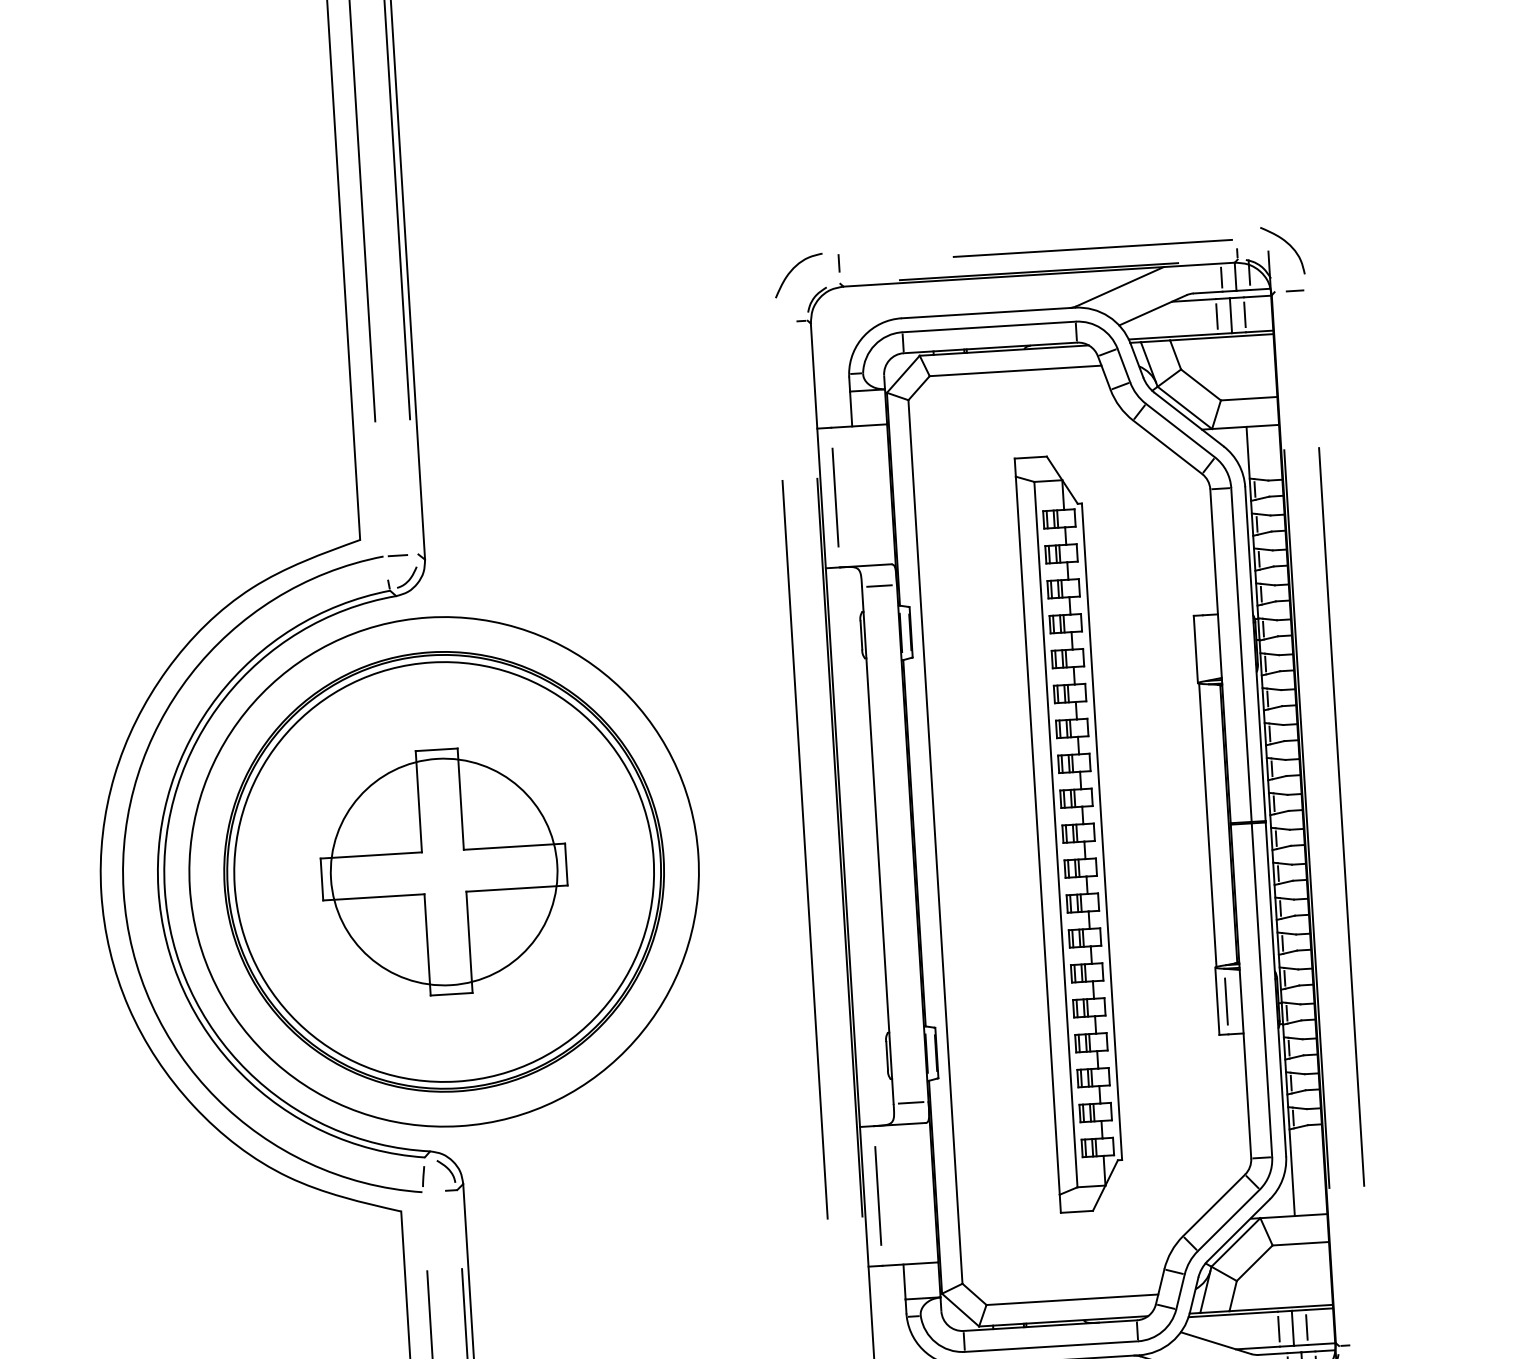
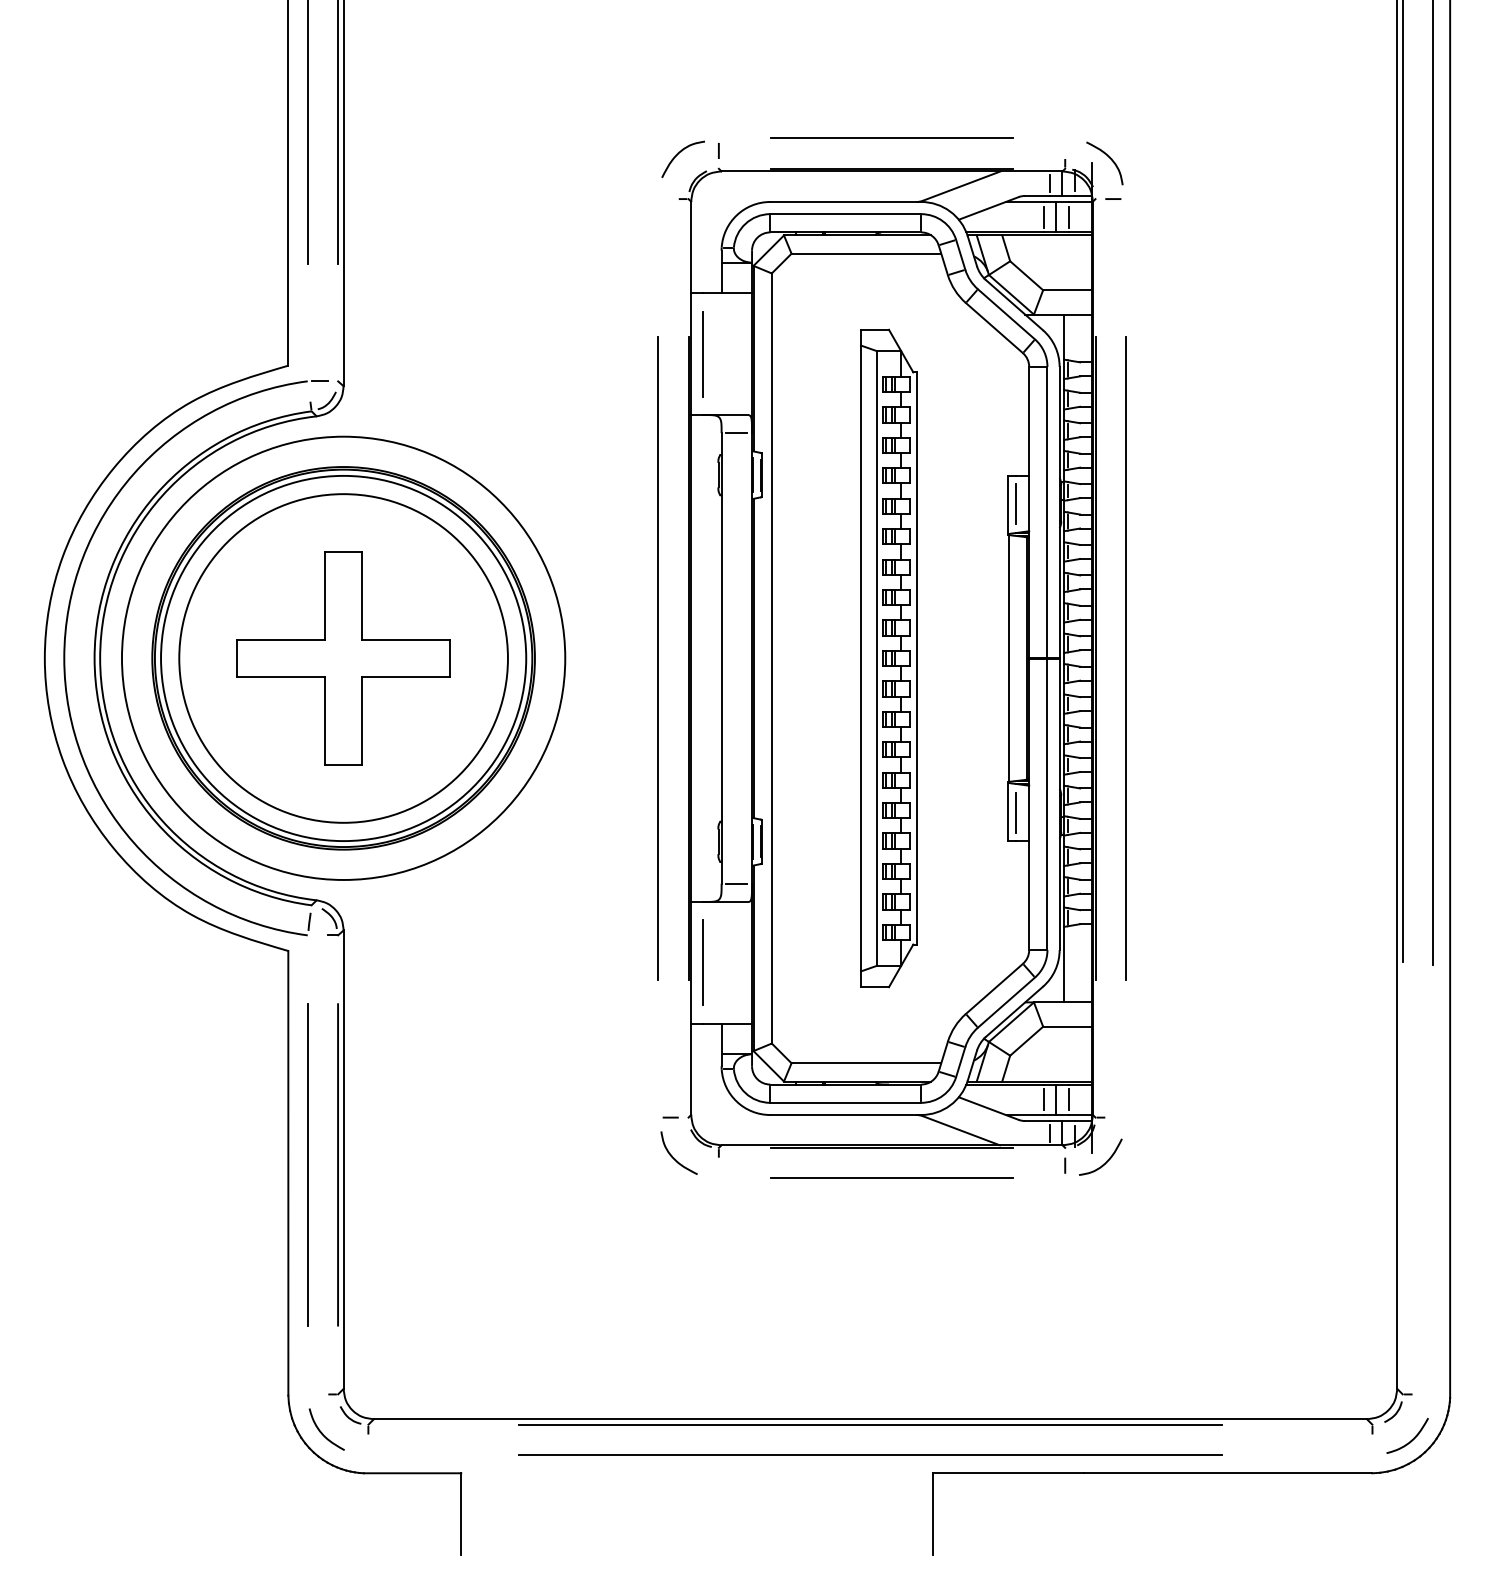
line: (1092, 247) -> (891, 137), moved
line: (1205, 648) -> (1016, 504), added
circle: (444, 872) -> (343, 658), size x1.67

